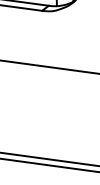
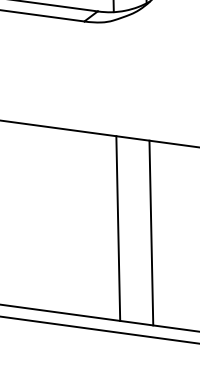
line: (59, 114) -> (118, 228), added
line: (75, 116) -> (150, 232), added

